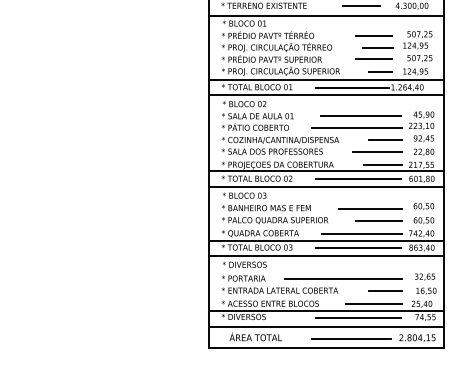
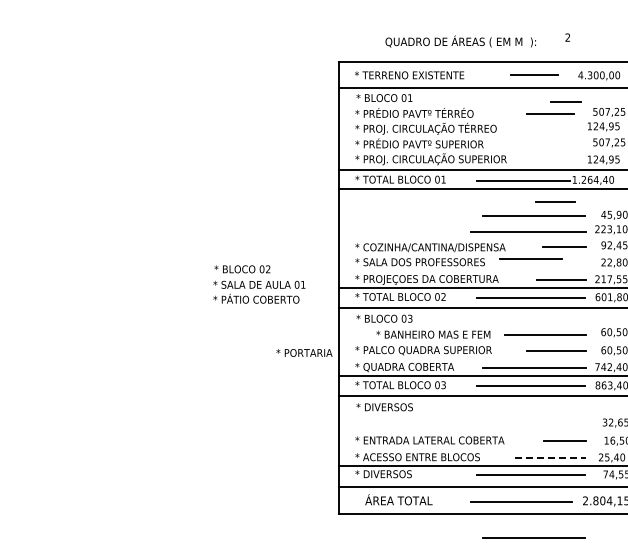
line: (377, 47) -> (555, 201), moved
line: (374, 59) -> (550, 144), removed
line: (380, 71) -> (565, 101), moved
text: (257, 115) -> (259, 284), moved
line: (377, 151) -> (530, 258), moved
text: (266, 207) -> (433, 334), moved
text: (243, 278) -> (304, 352), moved
line: (342, 278) -> (510, 425), removed
line: (374, 304) -> (550, 458), solid -> dashed
line: (360, 366) -> (533, 537), added

